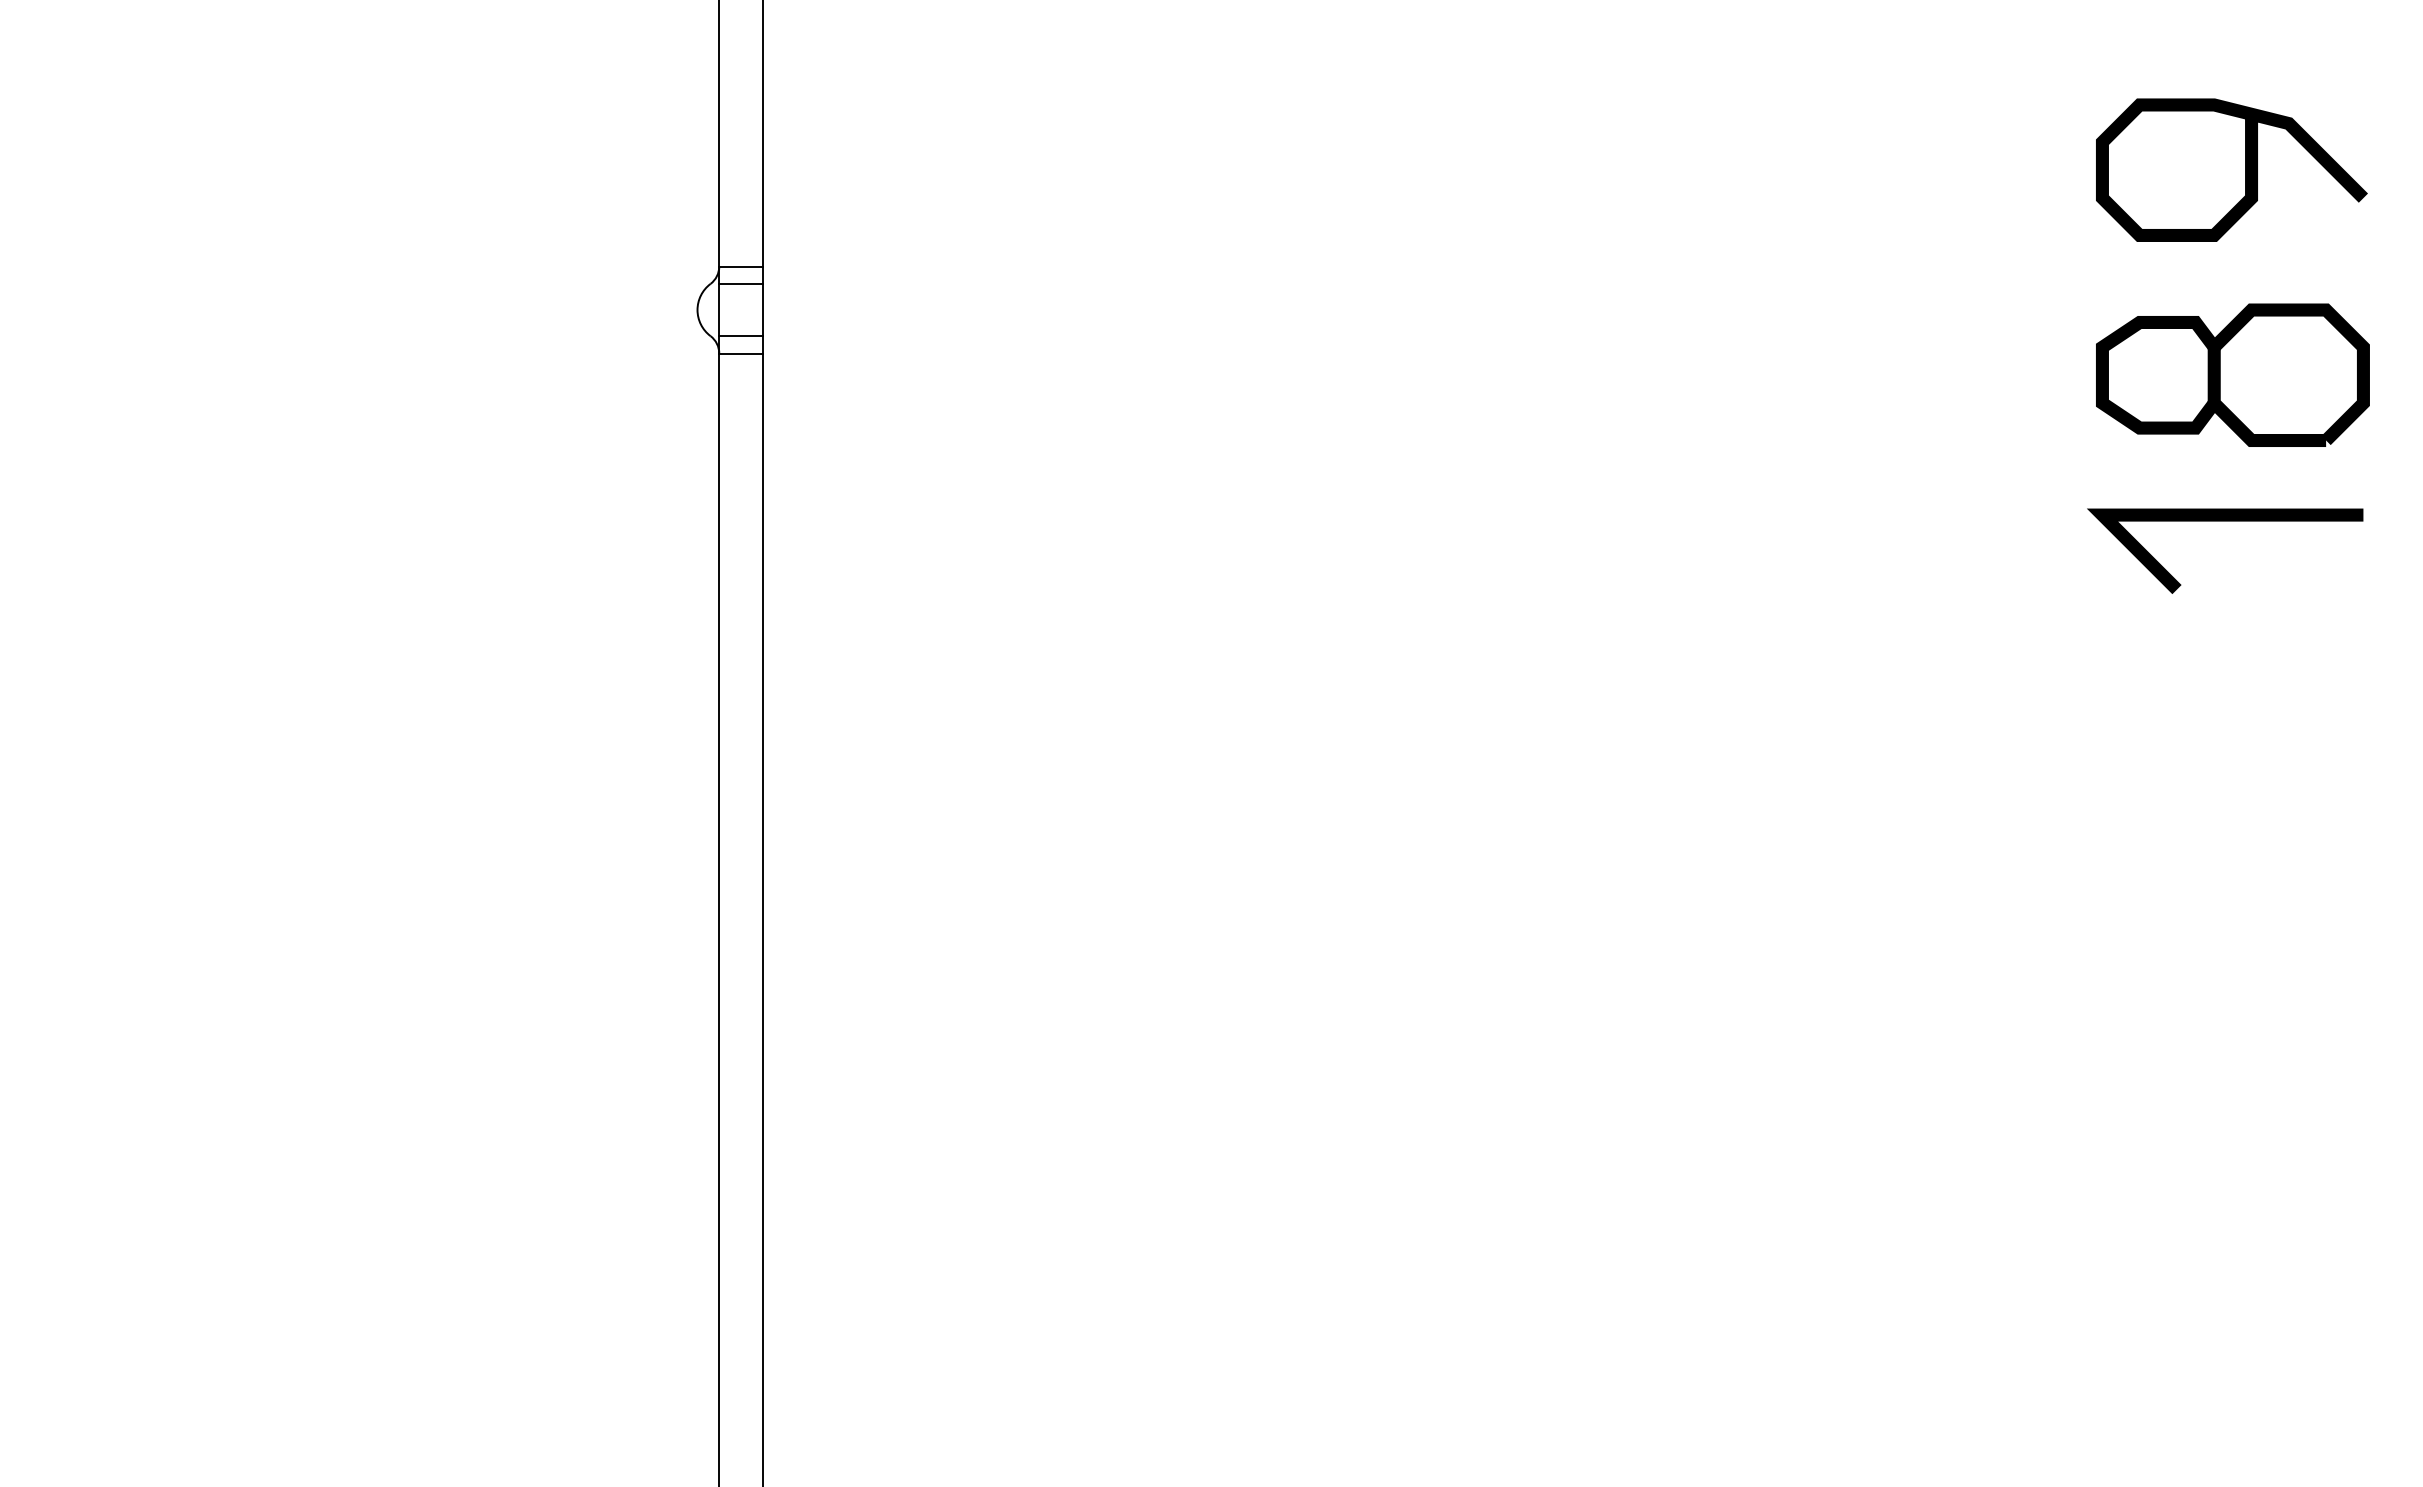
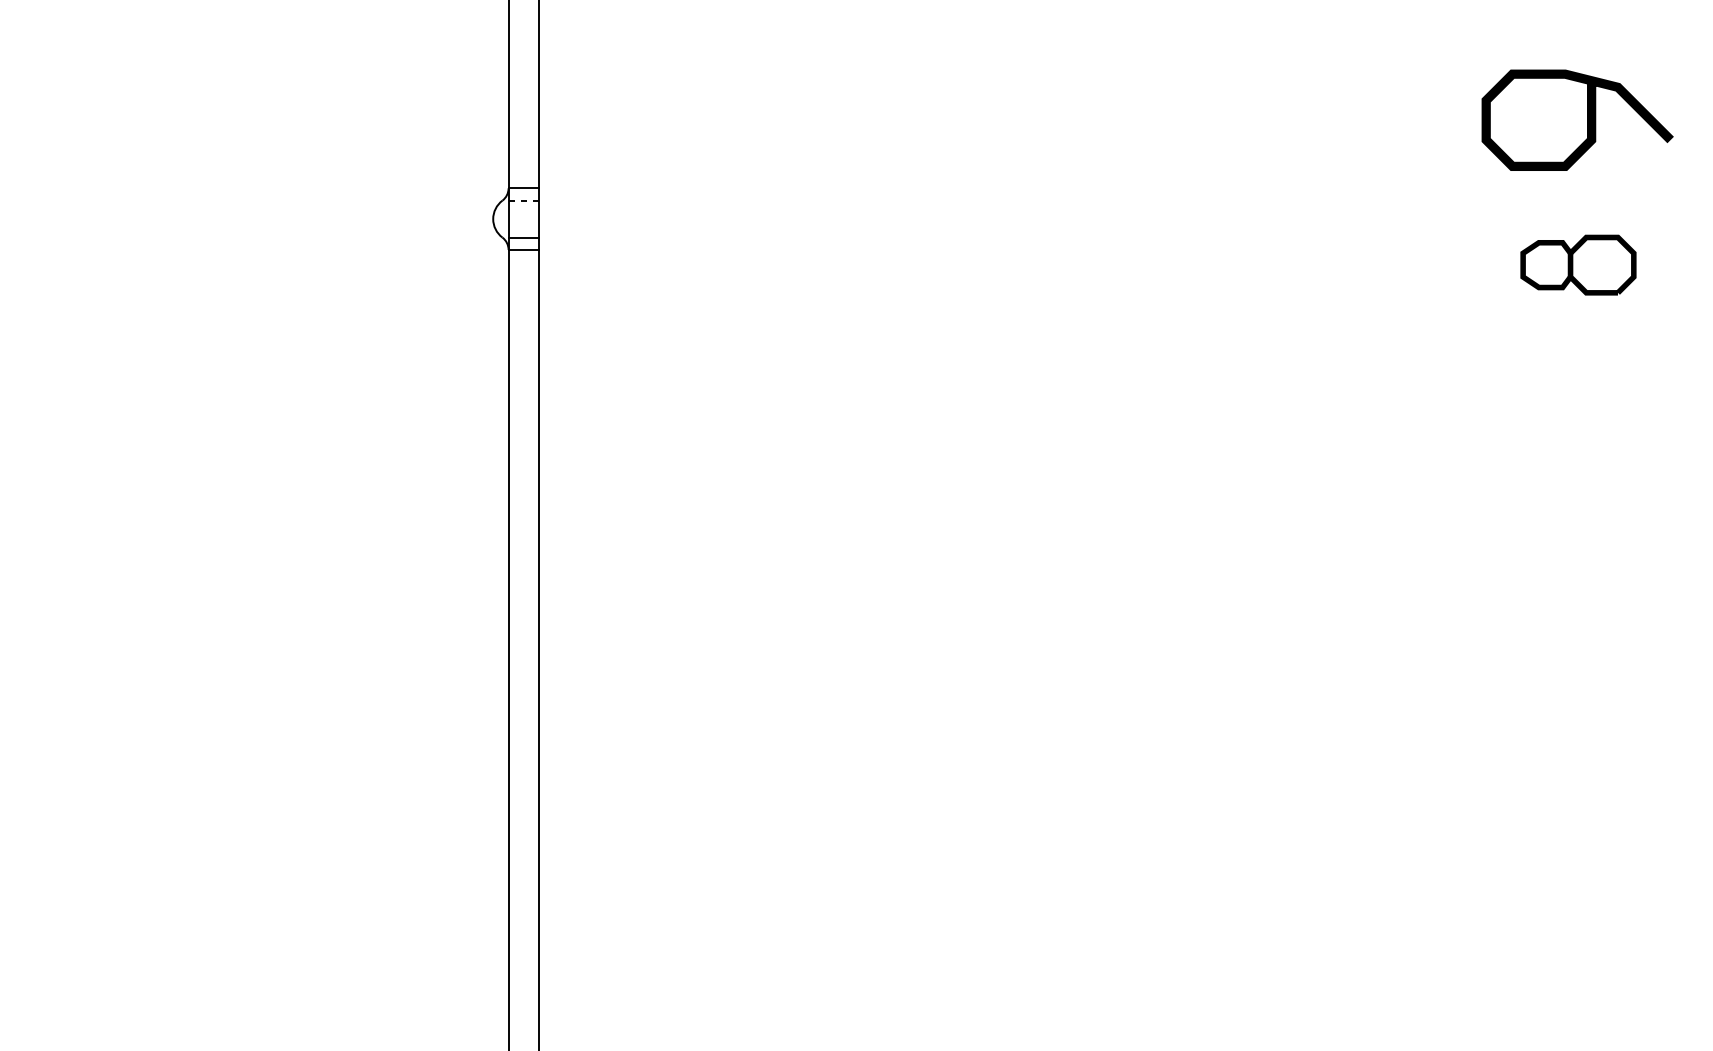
line: (741, 283) -> (524, 200), solid -> dashed
part: (2232, 374) -> (1578, 264), size x0.6
line: (2225, 521) -> (1573, 368), removed

